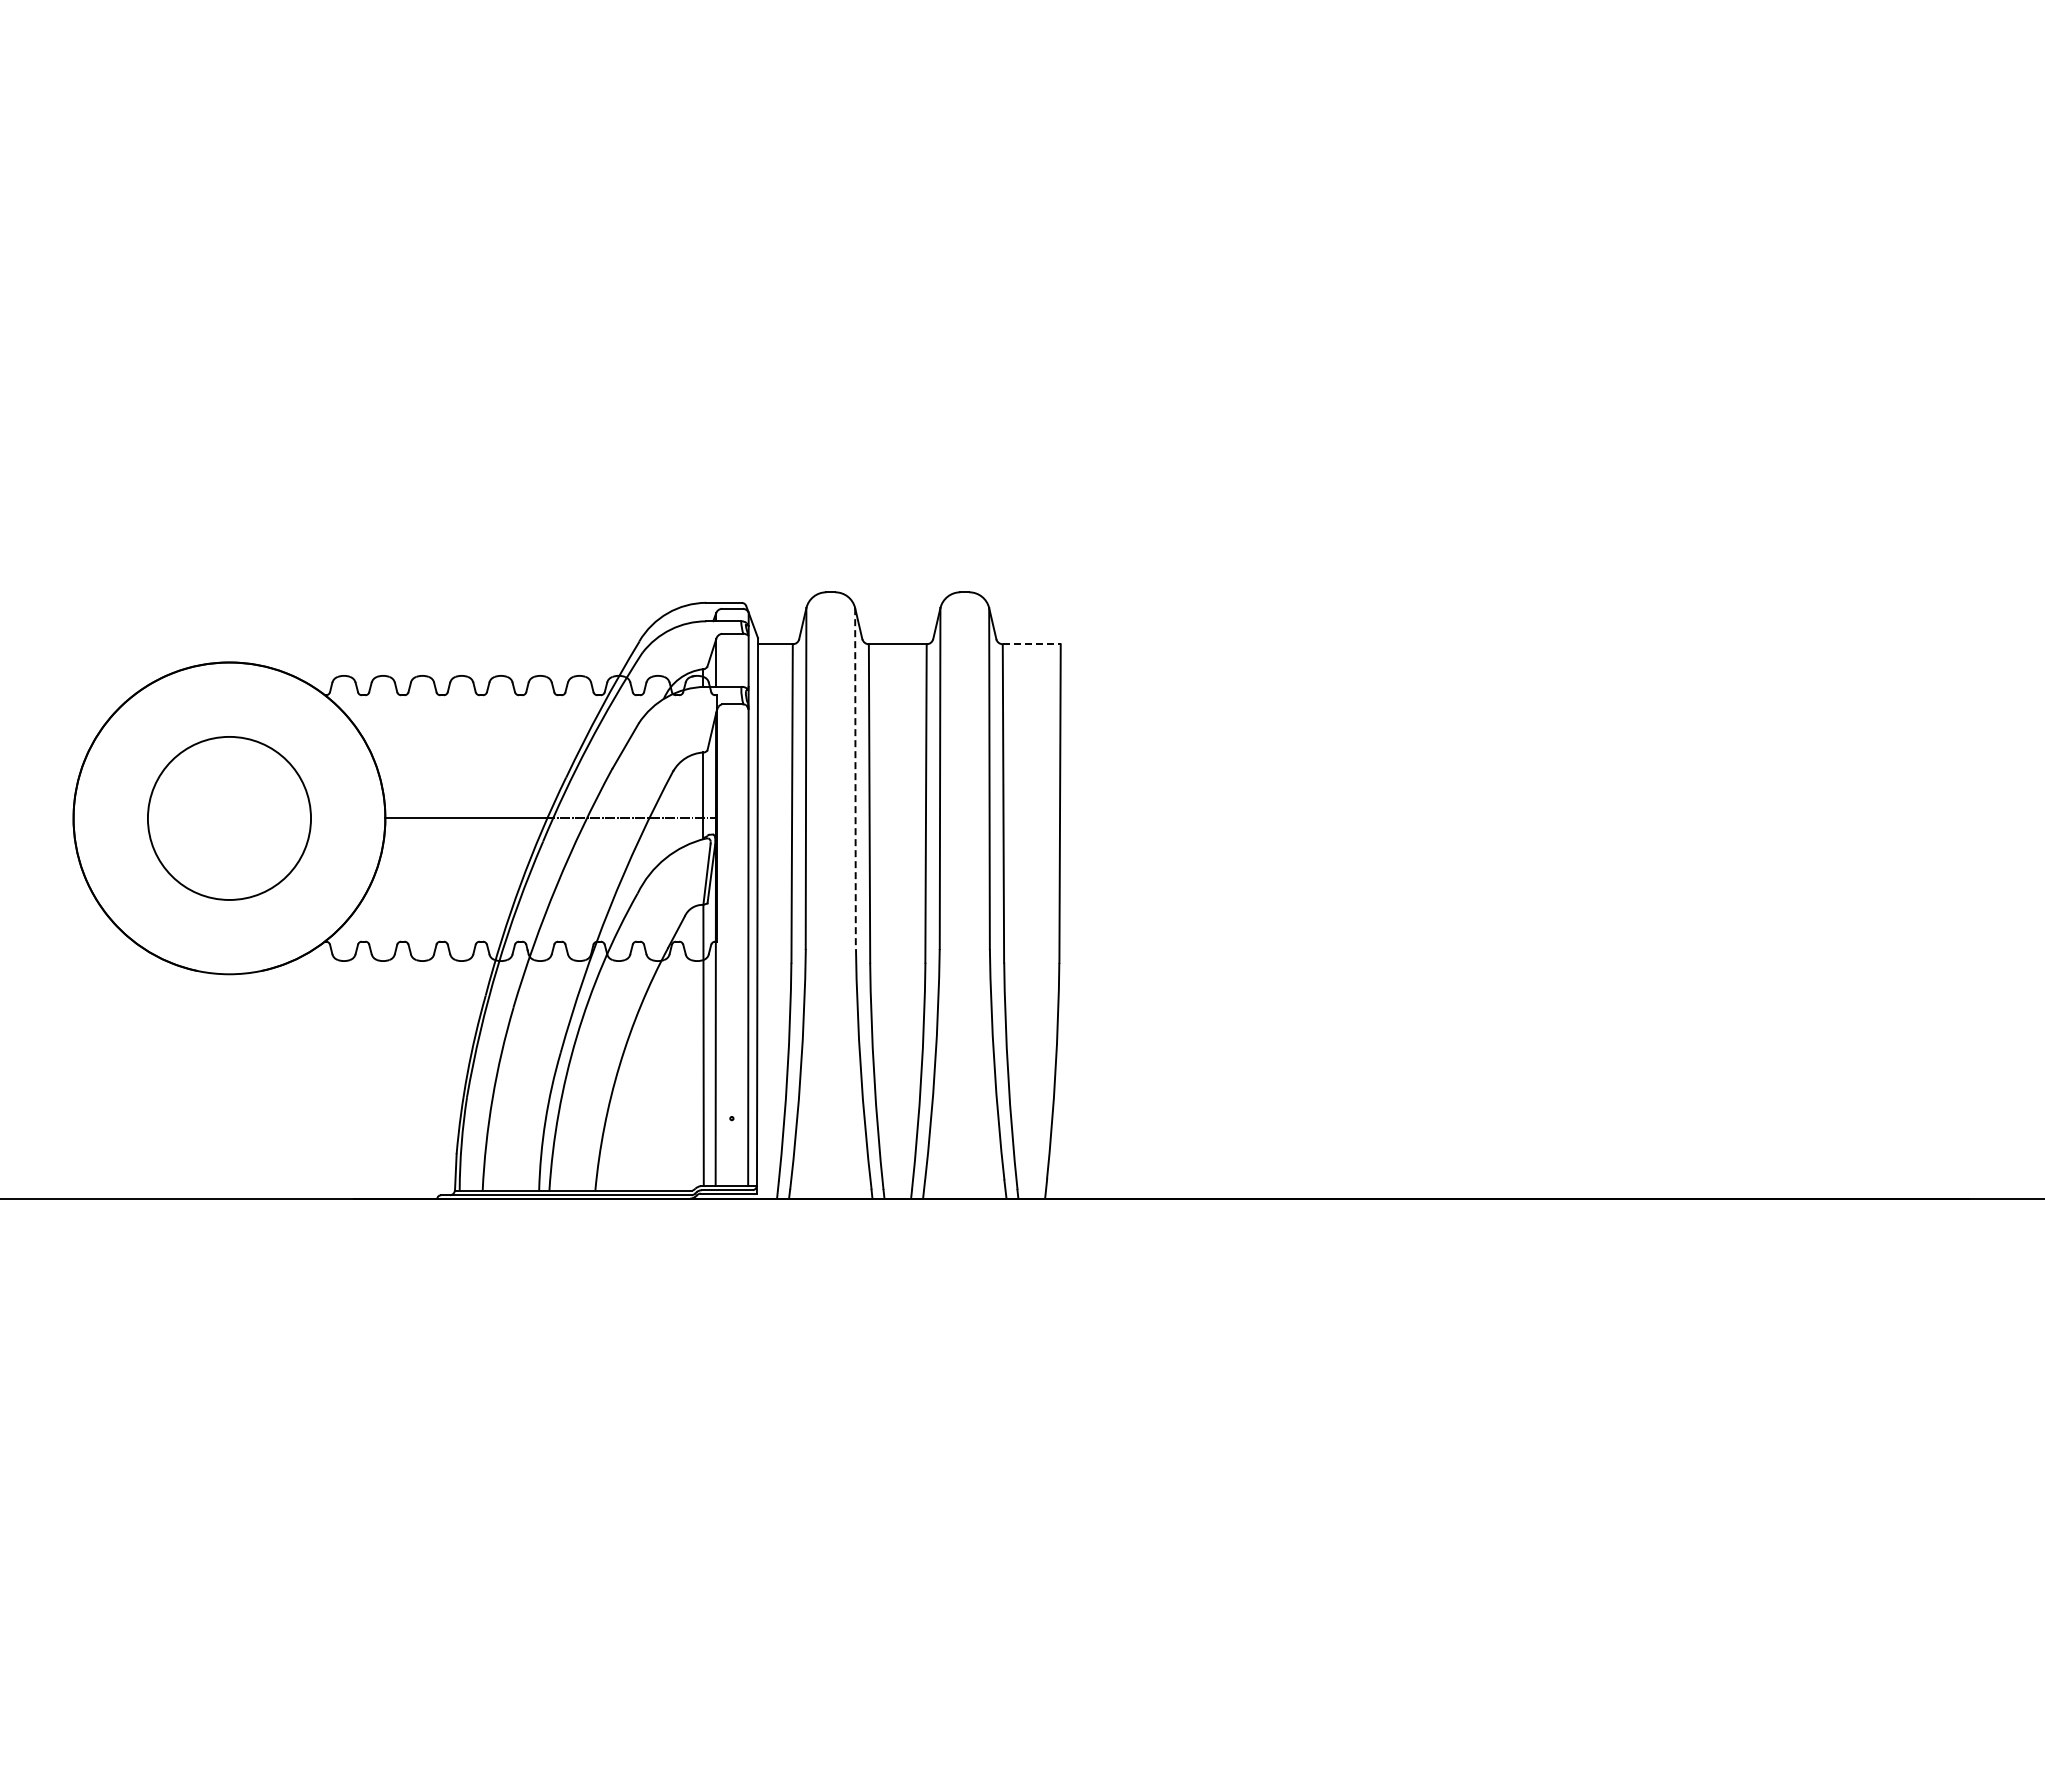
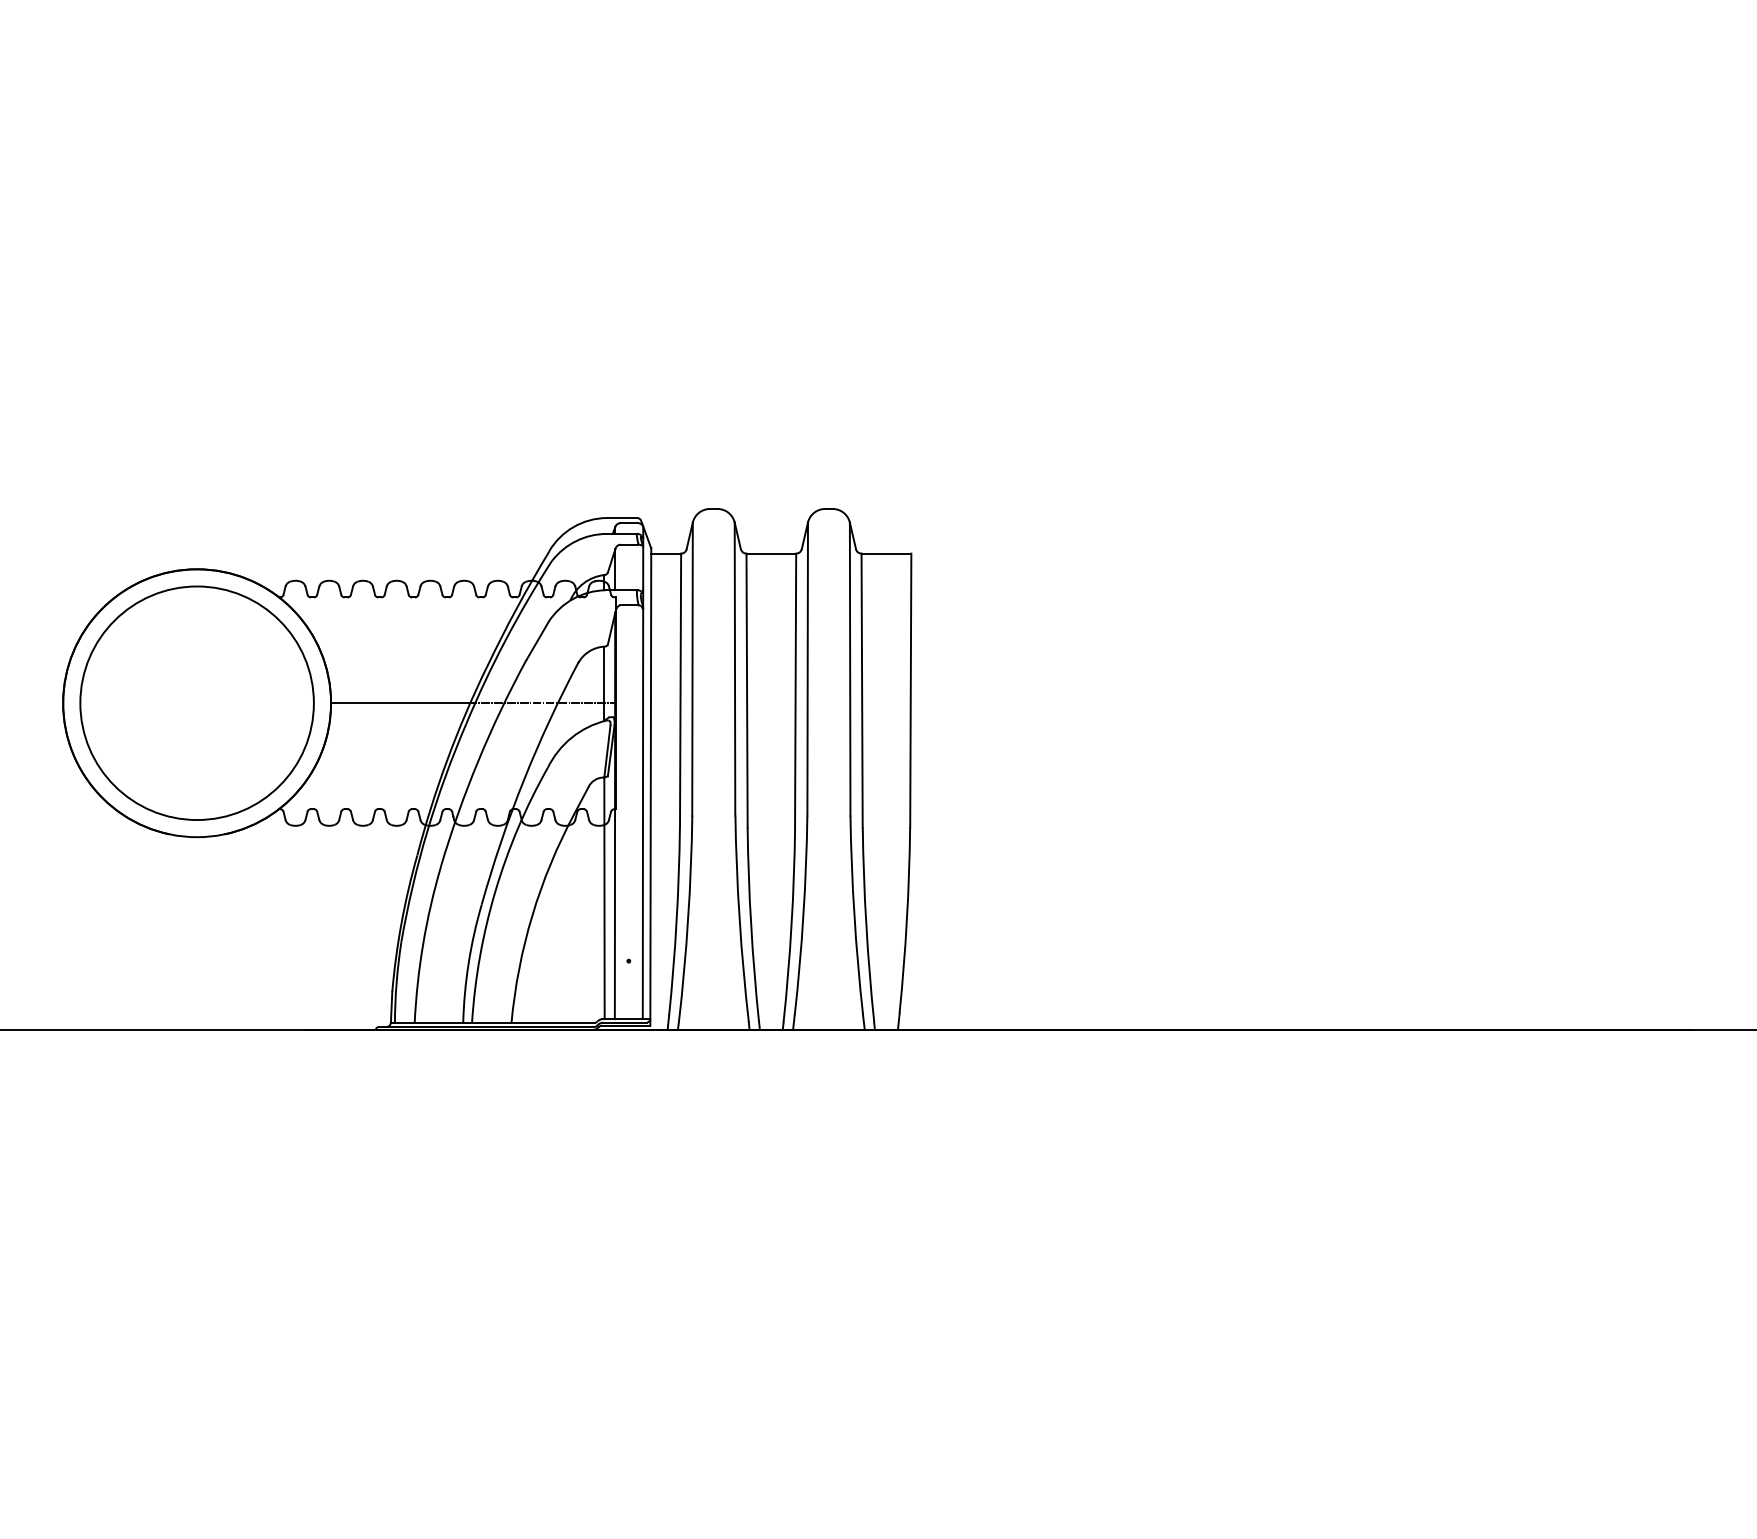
line: (1031, 644) -> (886, 553), dashed -> solid
line: (855, 779) -> (735, 669), dashed -> solid
circle: (229, 818) -> (197, 703), size x1.67

